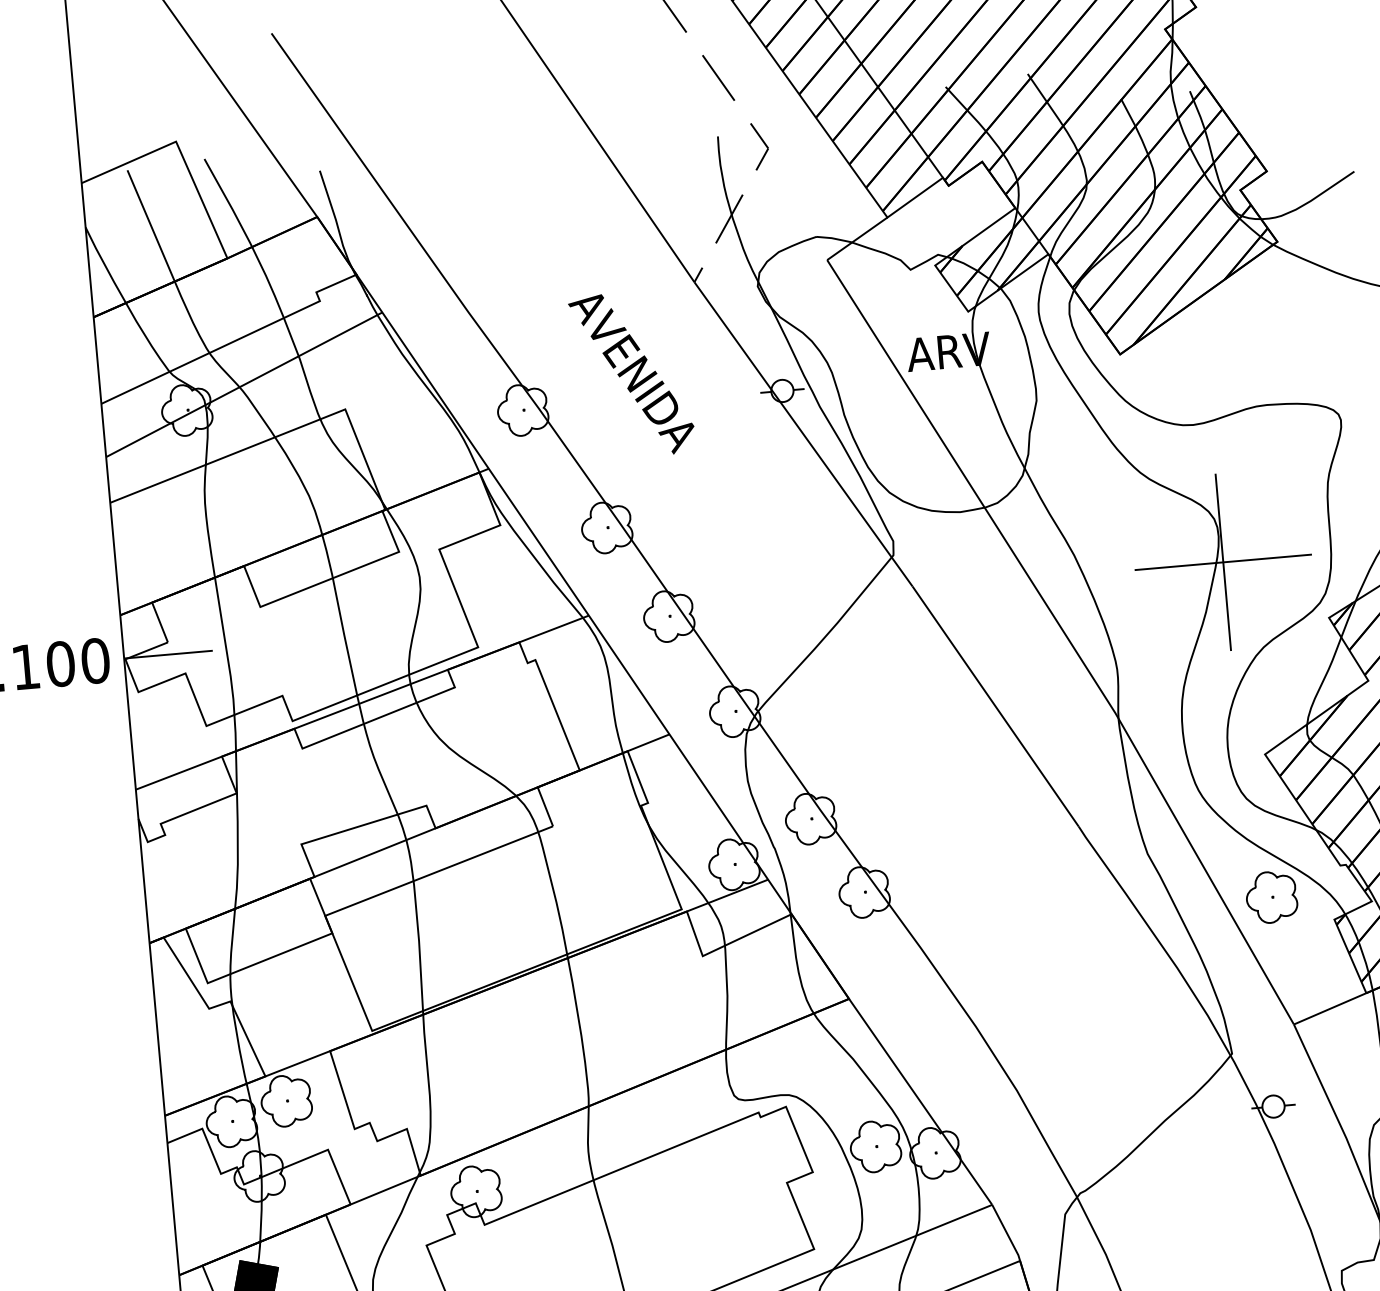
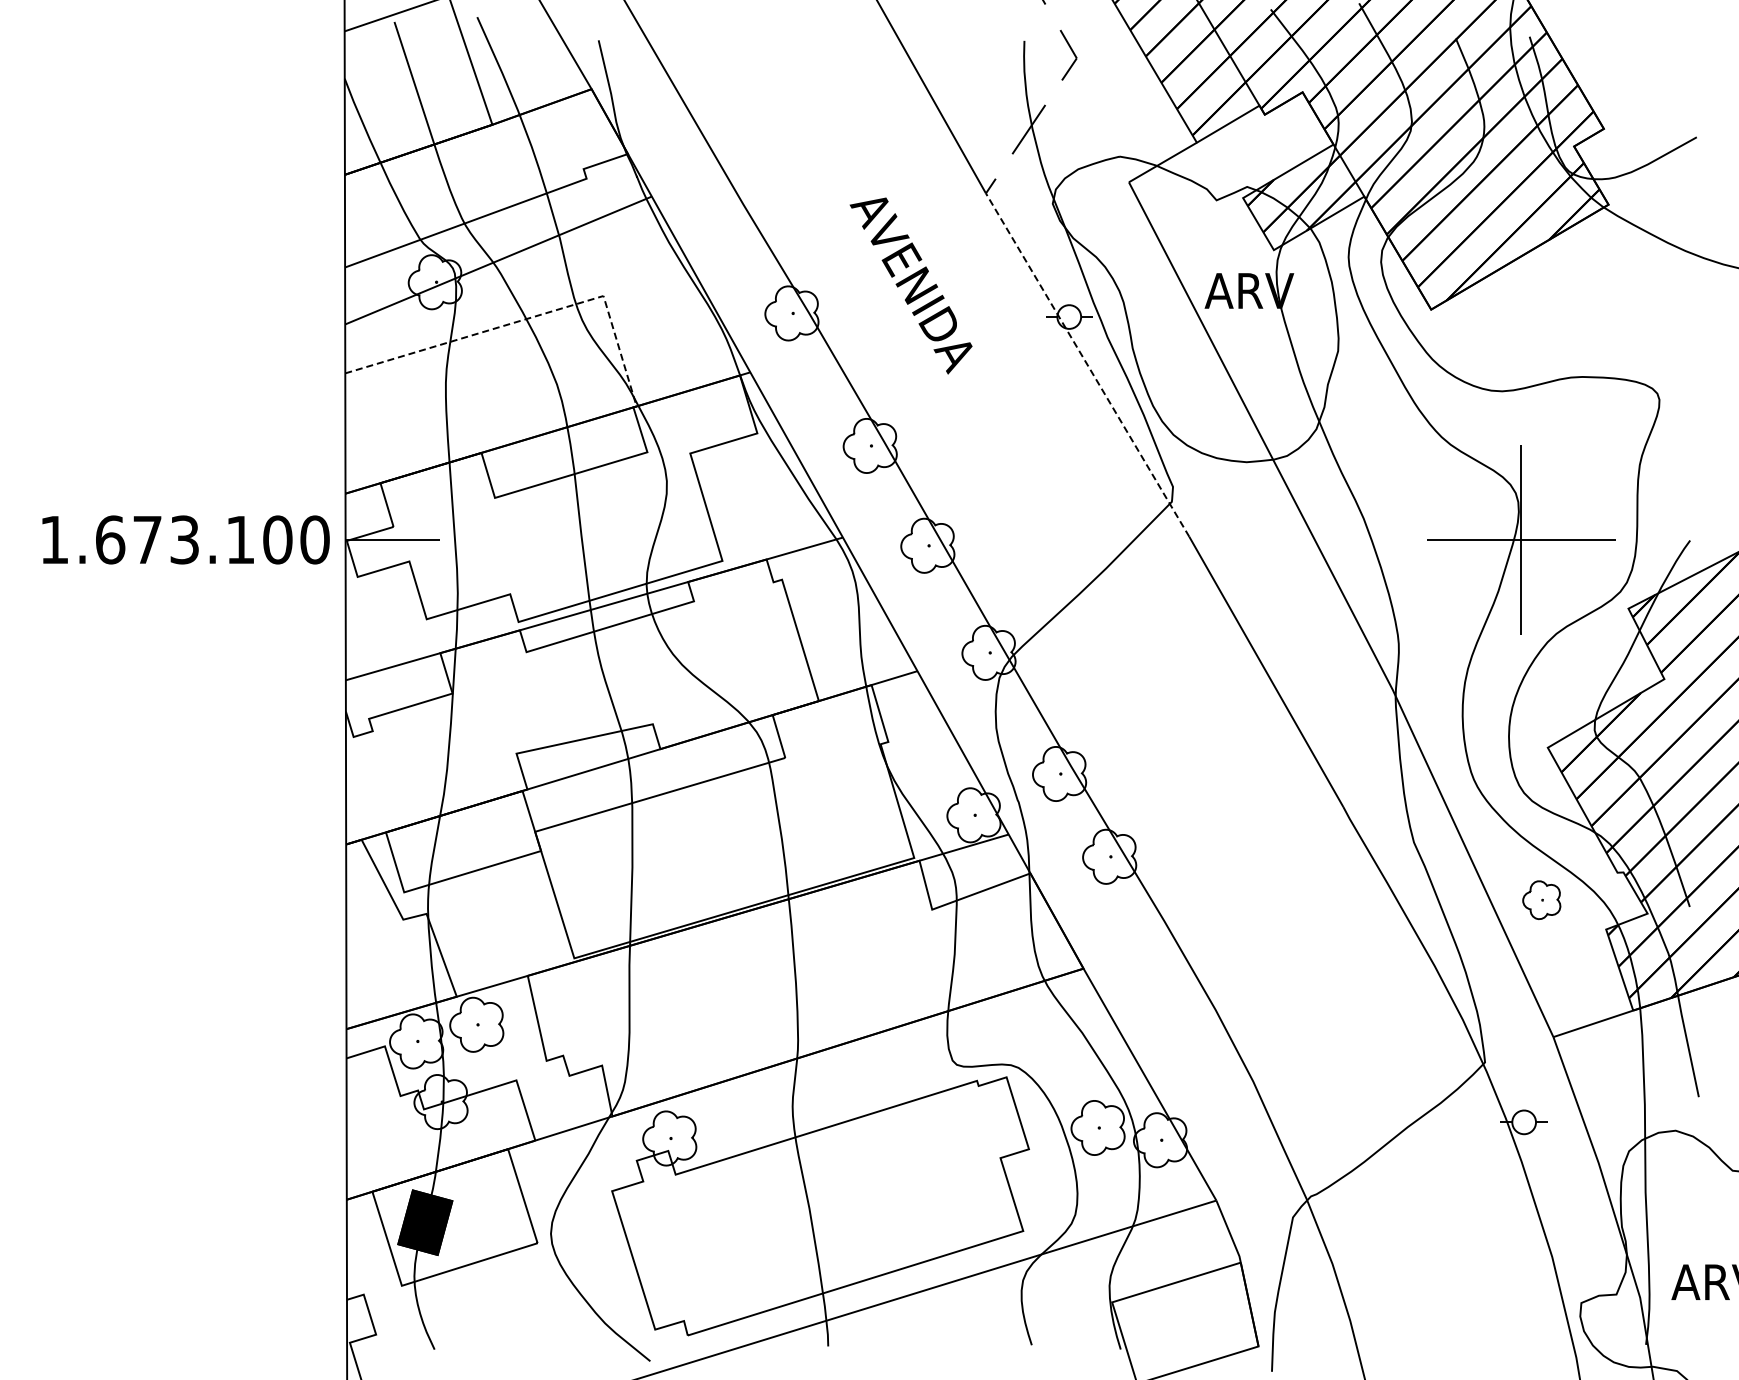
line: (803, 434) -> (1087, 365), solid -> dashed
line: (278, 435) -> (530, 317), solid -> dashed
part: (1271, 897) -> (1541, 900), size x0.7

